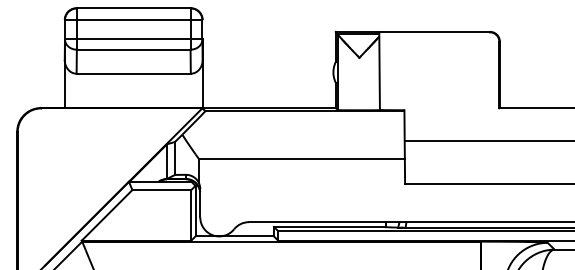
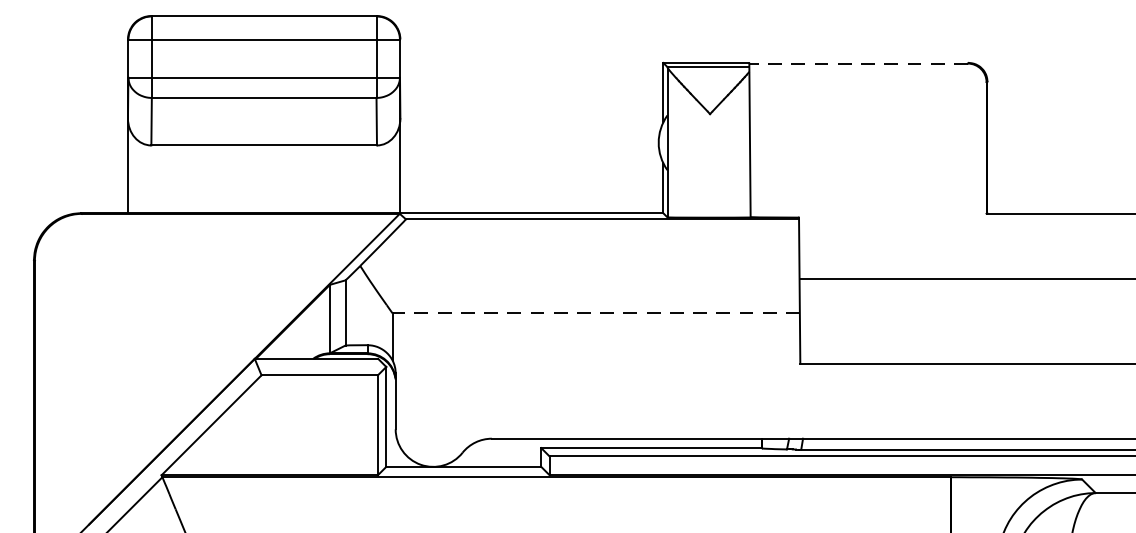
line: (434, 32) -> (858, 63), solid -> dashed
line: (301, 158) -> (595, 312), solid -> dashed

